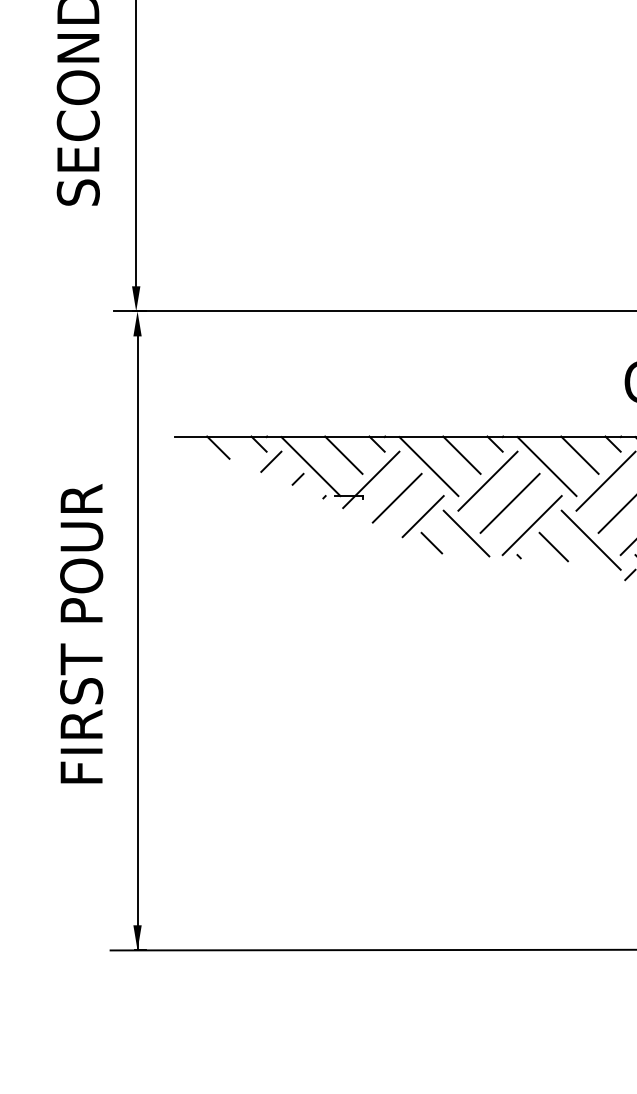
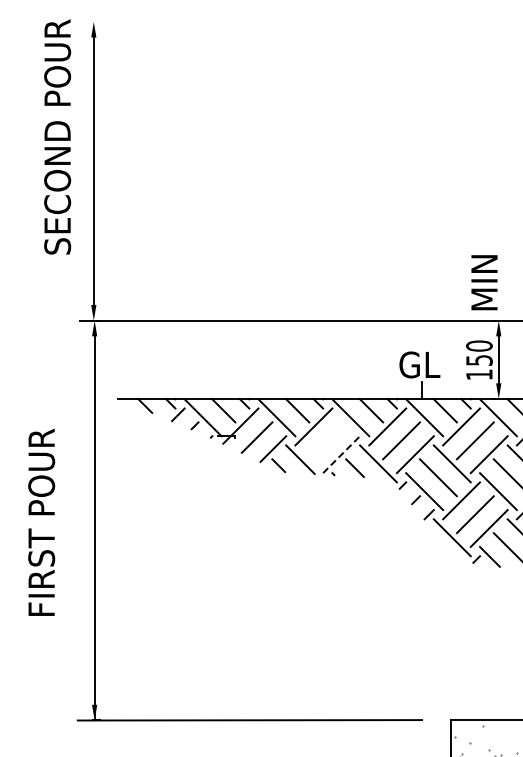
line: (509, 502) -> (327, 440), removed
line: (532, 525) -> (341, 454), solid -> dashed
text: (81, 632) -> (41, 521), moved

